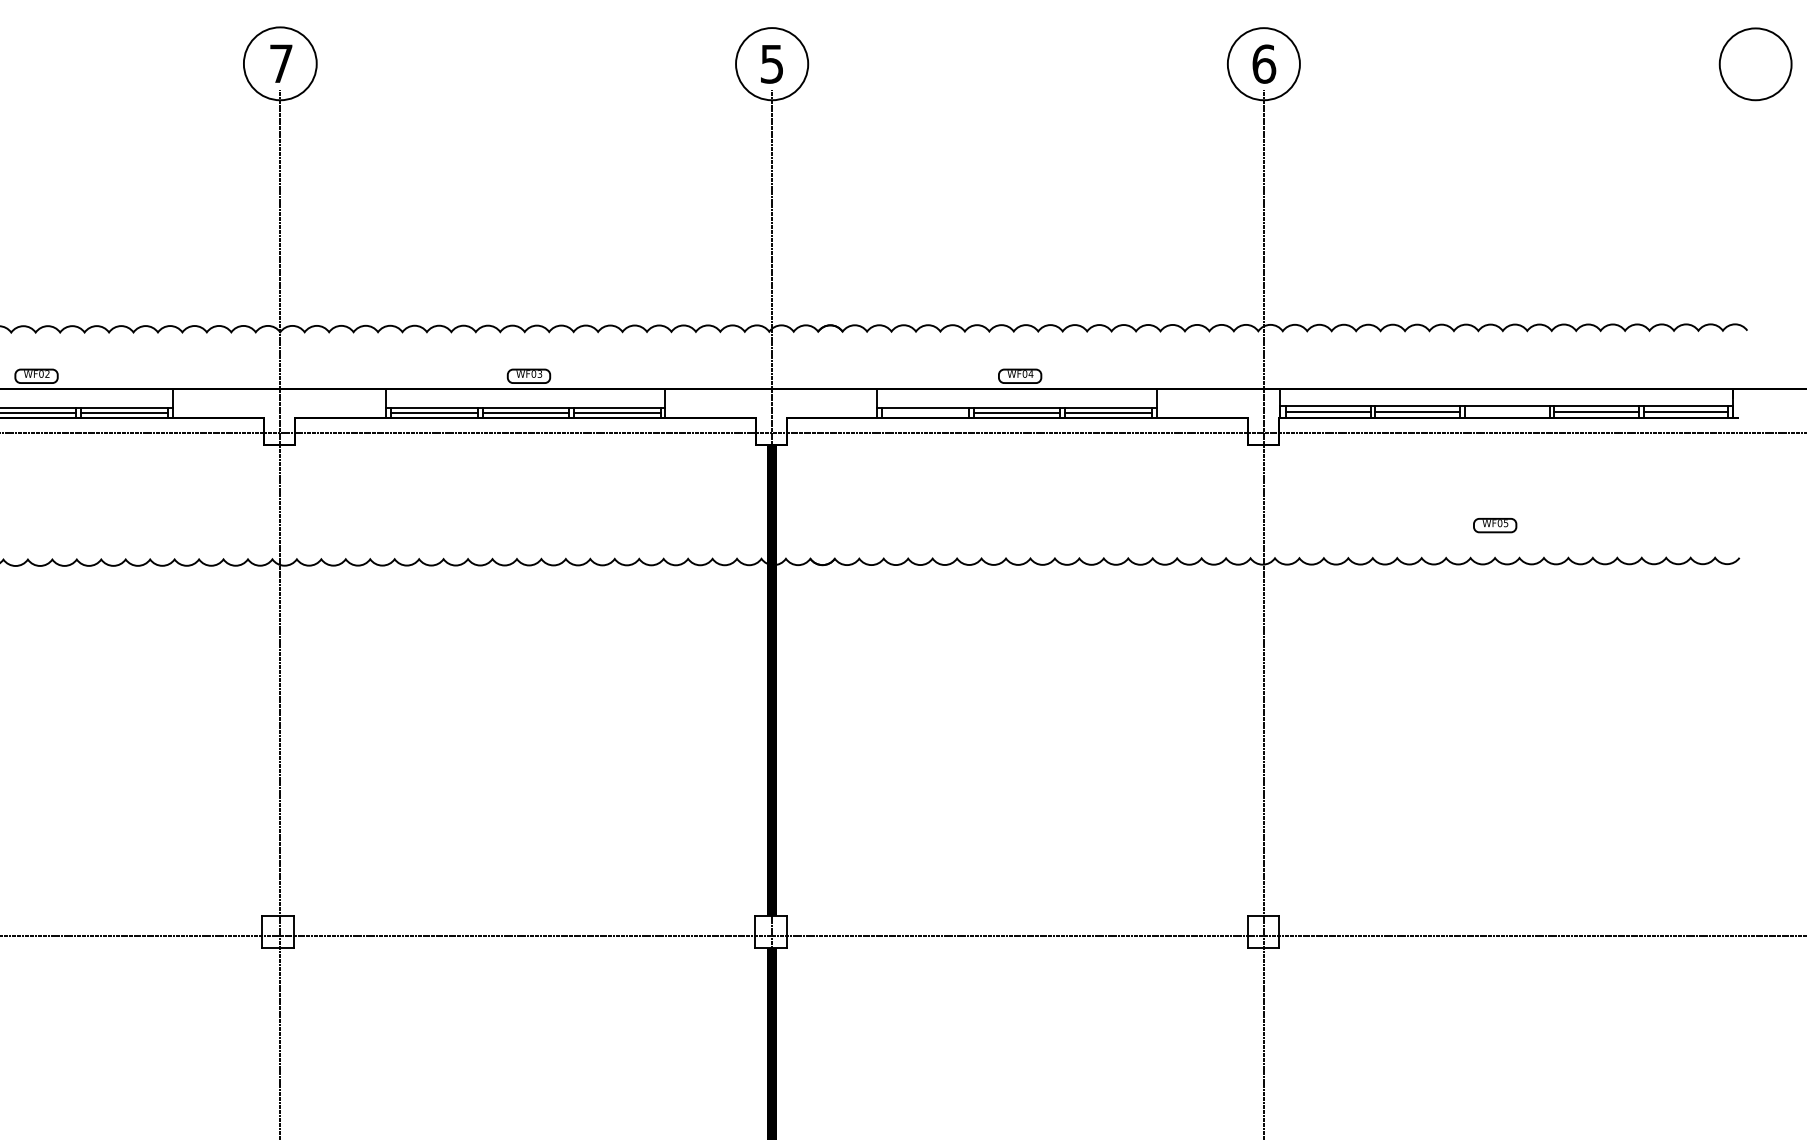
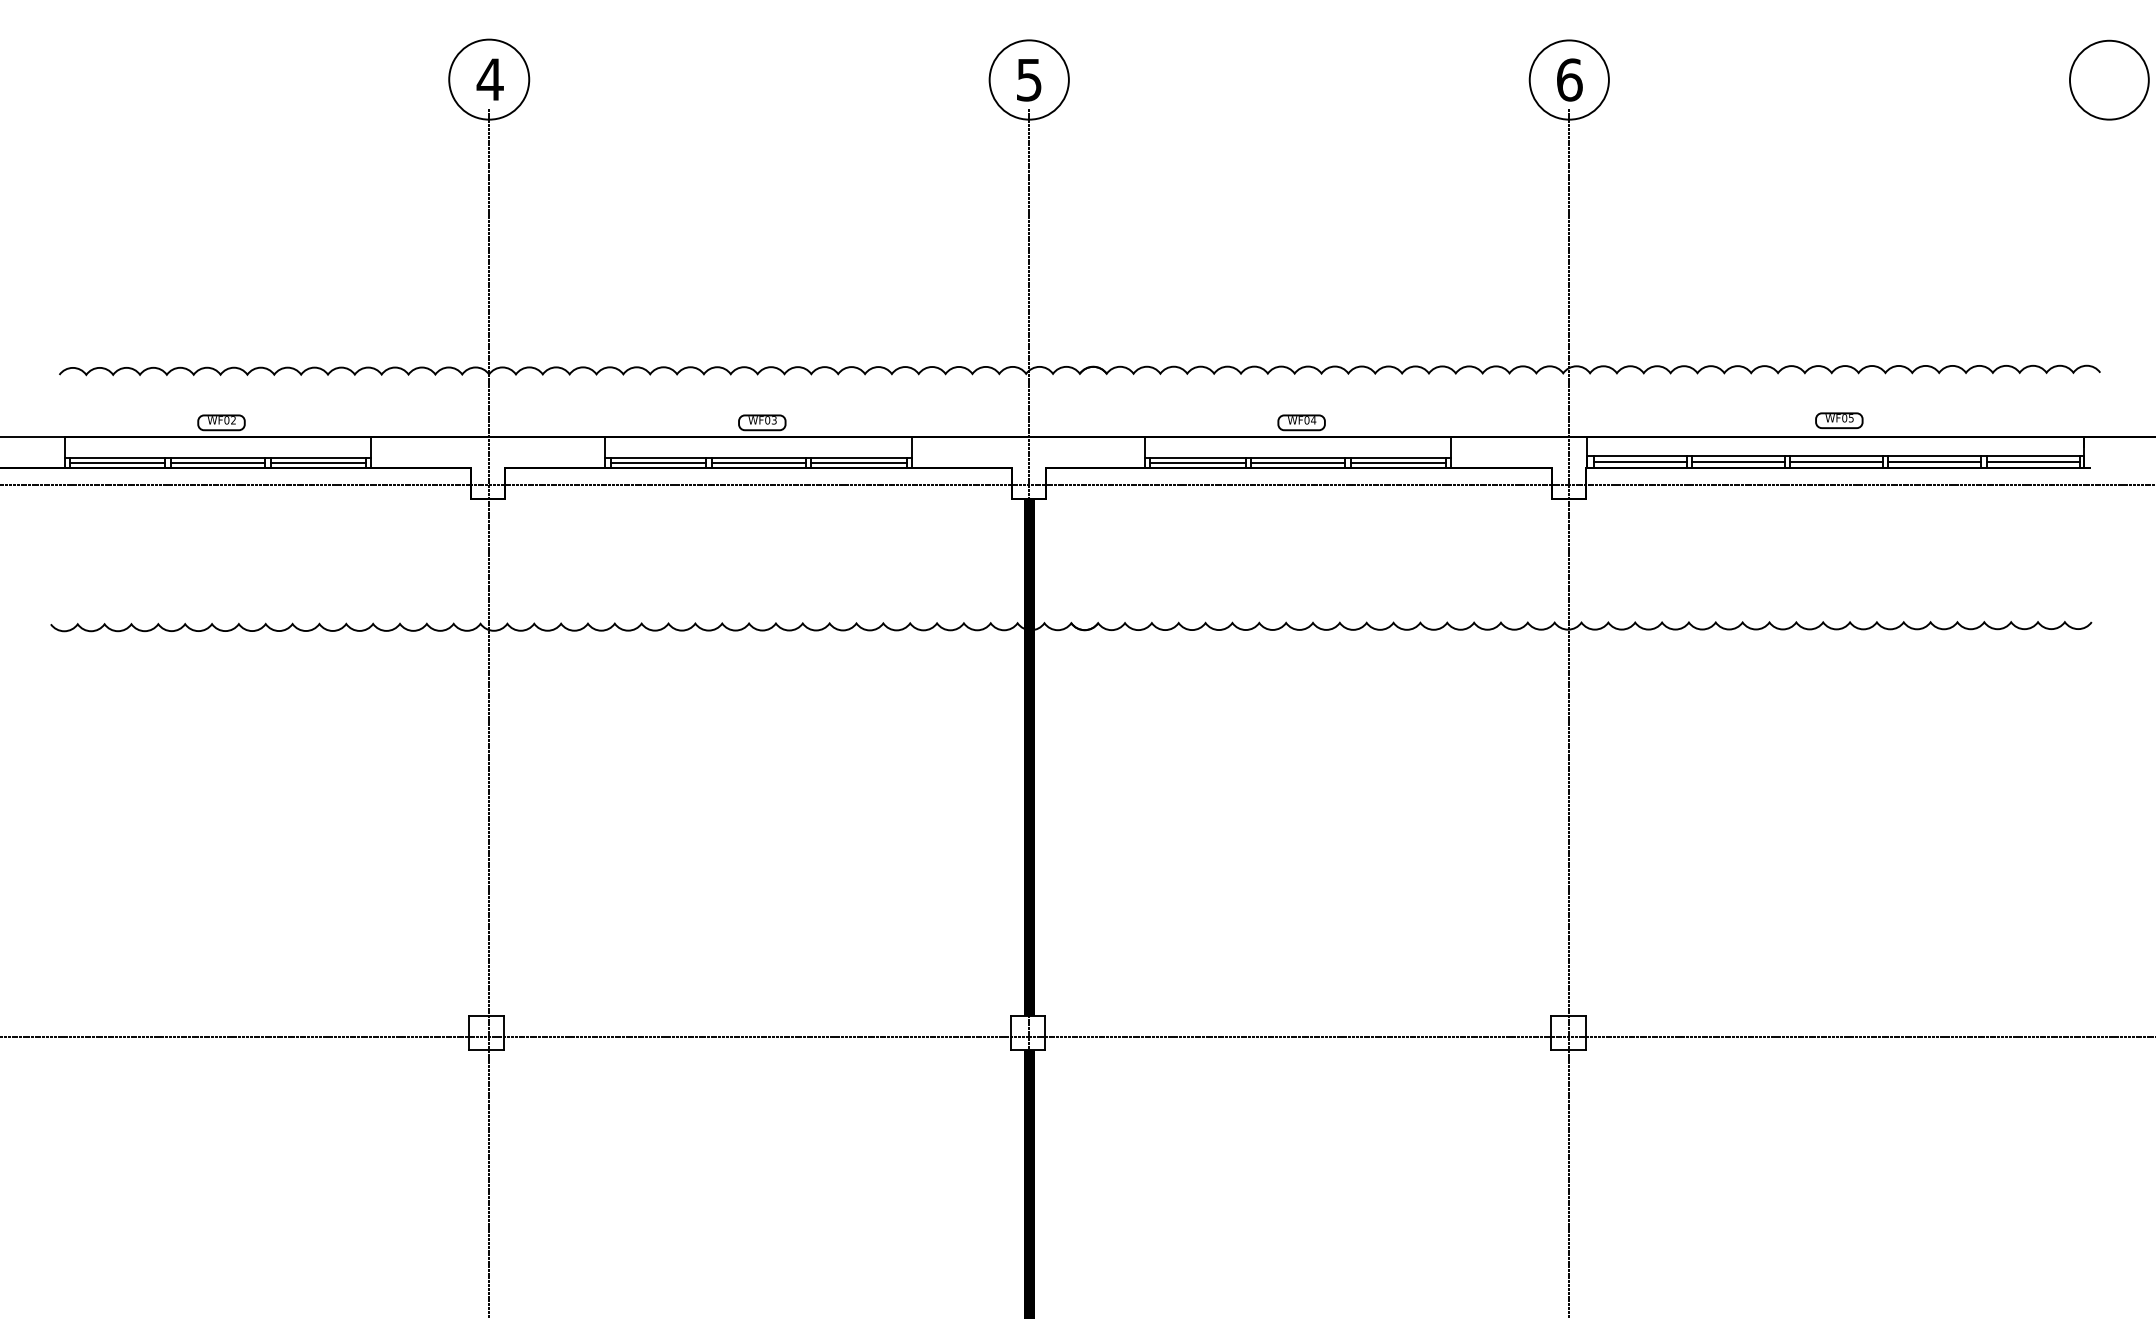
text: (280, 63) -> (489, 79), 7 -> 4
line: (1507, 412) -> (1836, 462), added
line: (925, 413) -> (1197, 463), added
part: (1495, 525) -> (1839, 420), moved

